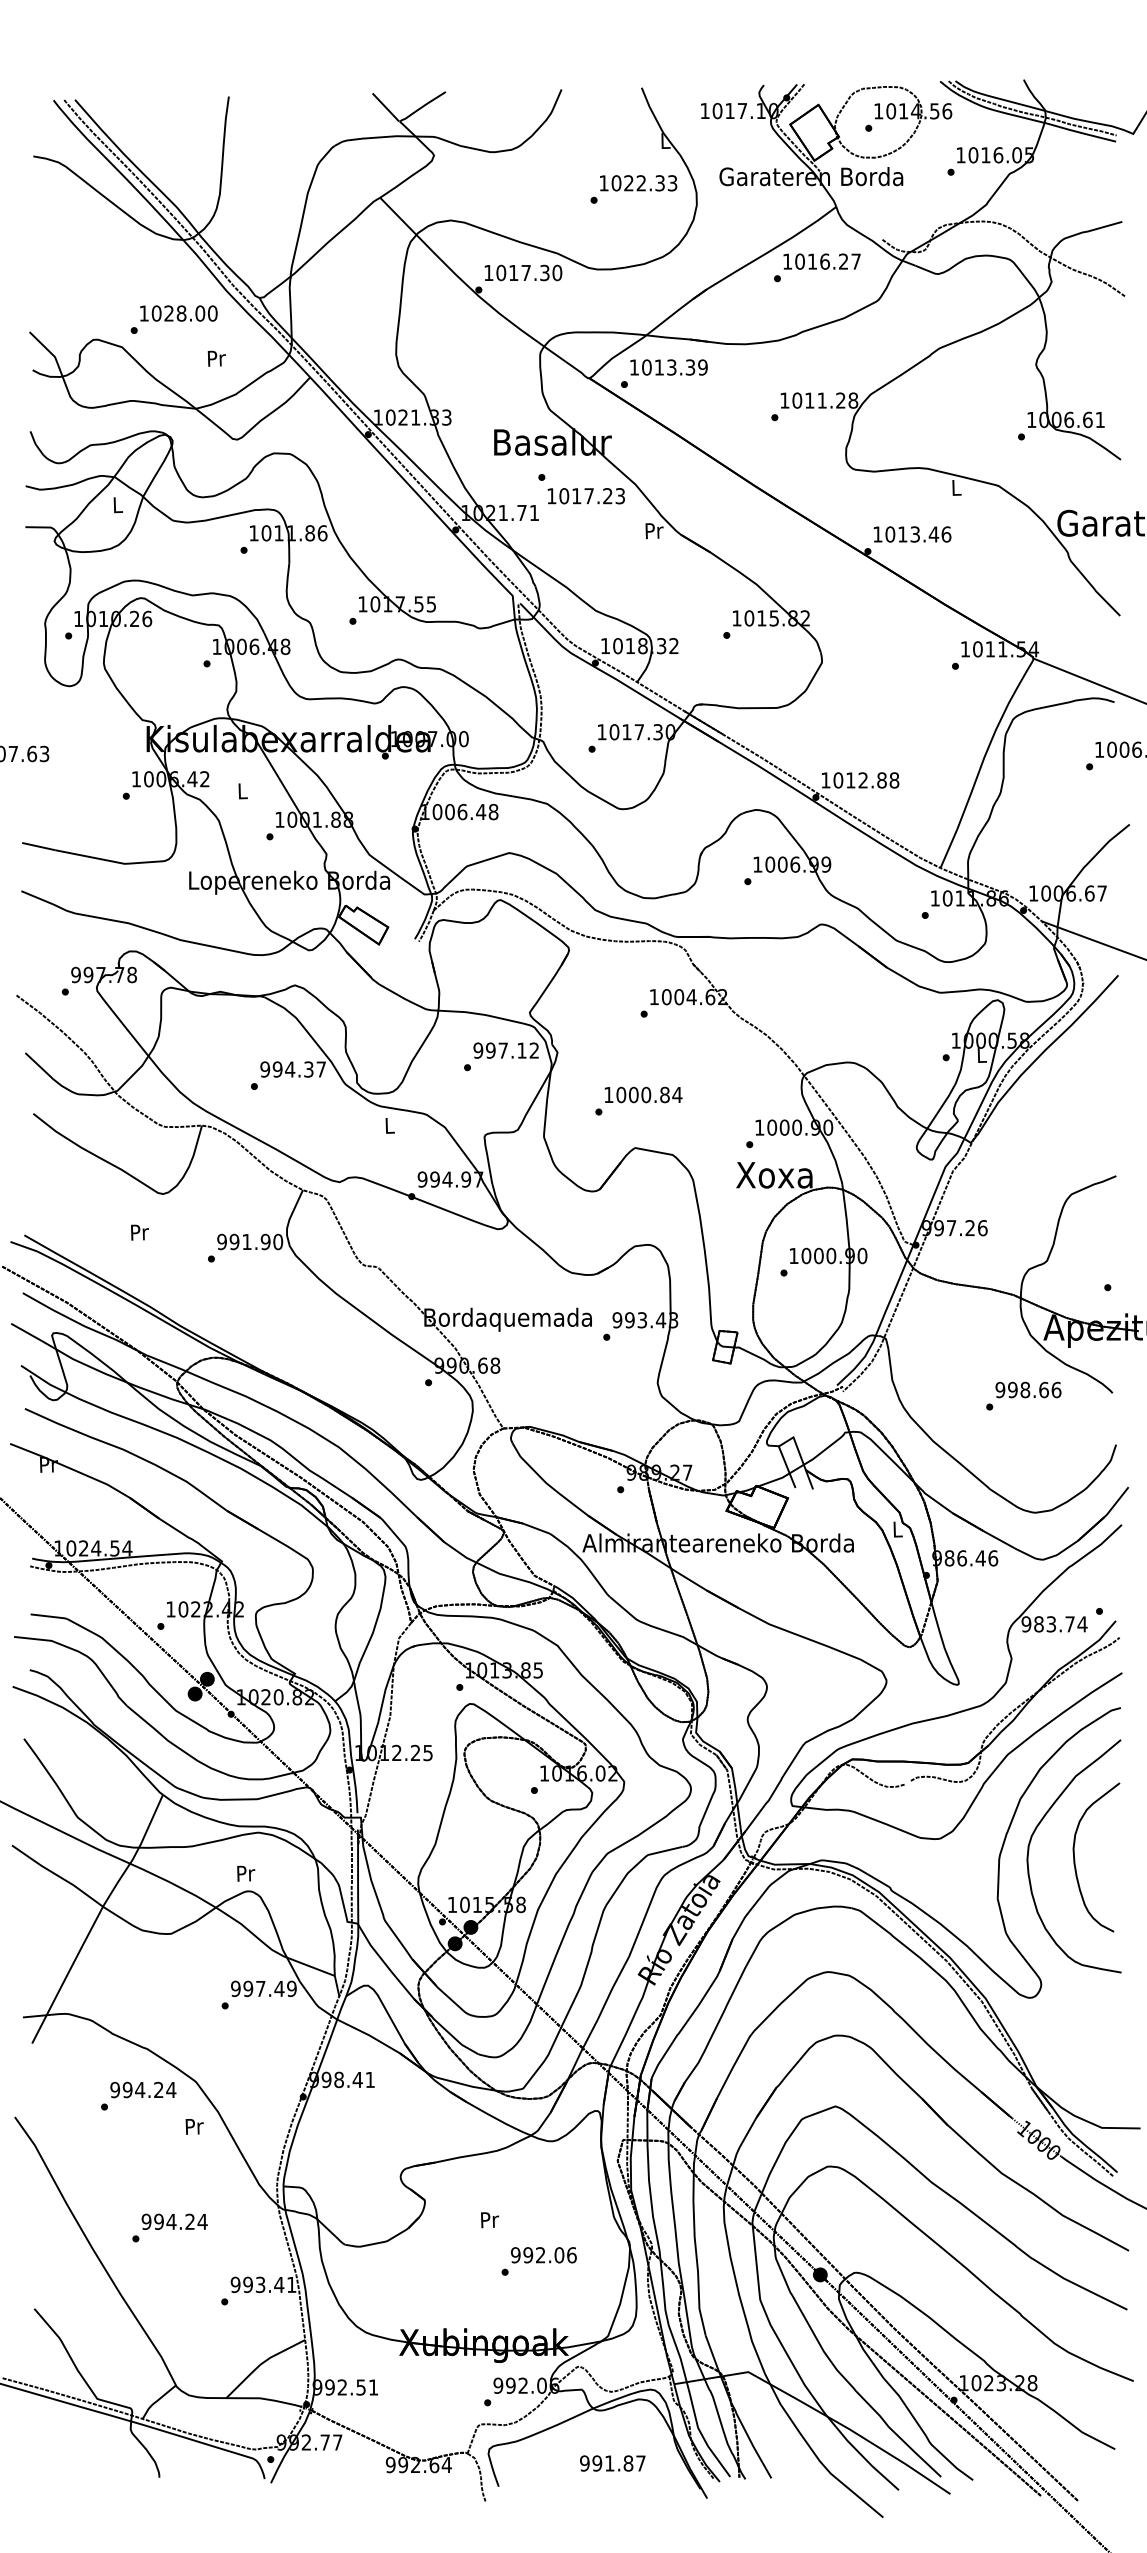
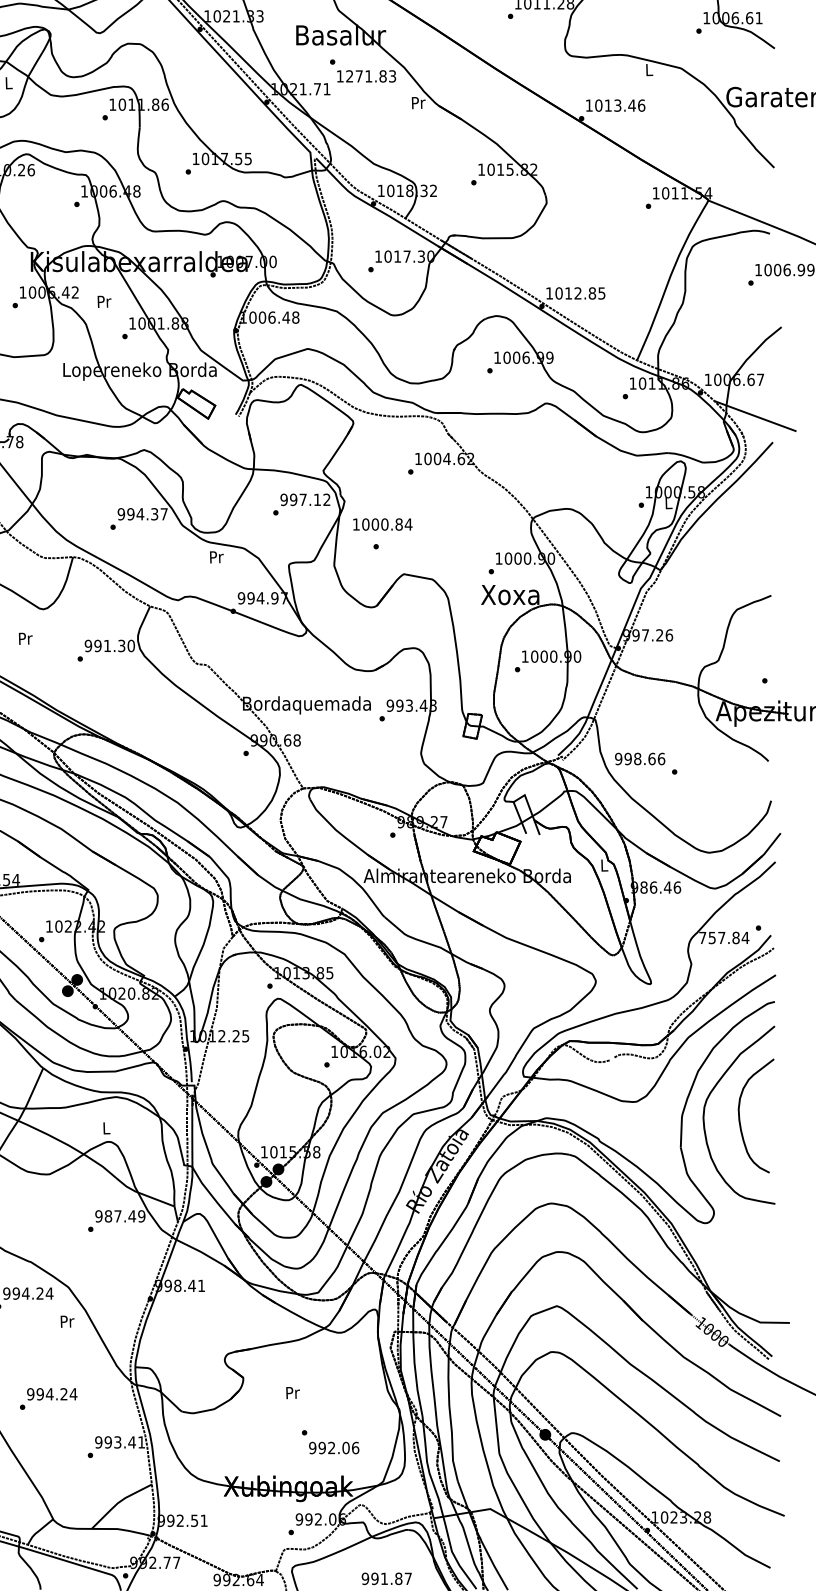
text: (585, 496) -> (365, 76), 1017.23 -> 1271.83
text: (894, 780) -> (601, 293), 1012.88 -> 1012.85
text: (243, 791) -> (104, 301), L -> Pr
text: (643, 1094) -> (382, 524), moved
text: (390, 1125) -> (217, 557), L -> Pr
text: (265, 1241) -> (121, 645), 991.90 -> 991.30
text: (1028, 1389) -> (640, 758), moved
text: (1047, 1624) -> (718, 938), 983.74 -> 757.84
text: (246, 1873) -> (107, 1128), Pr -> L
text: (248, 1988) -> (108, 1216), 997.49 -> 987.49
text: (543, 2255) -> (333, 1448), moved

